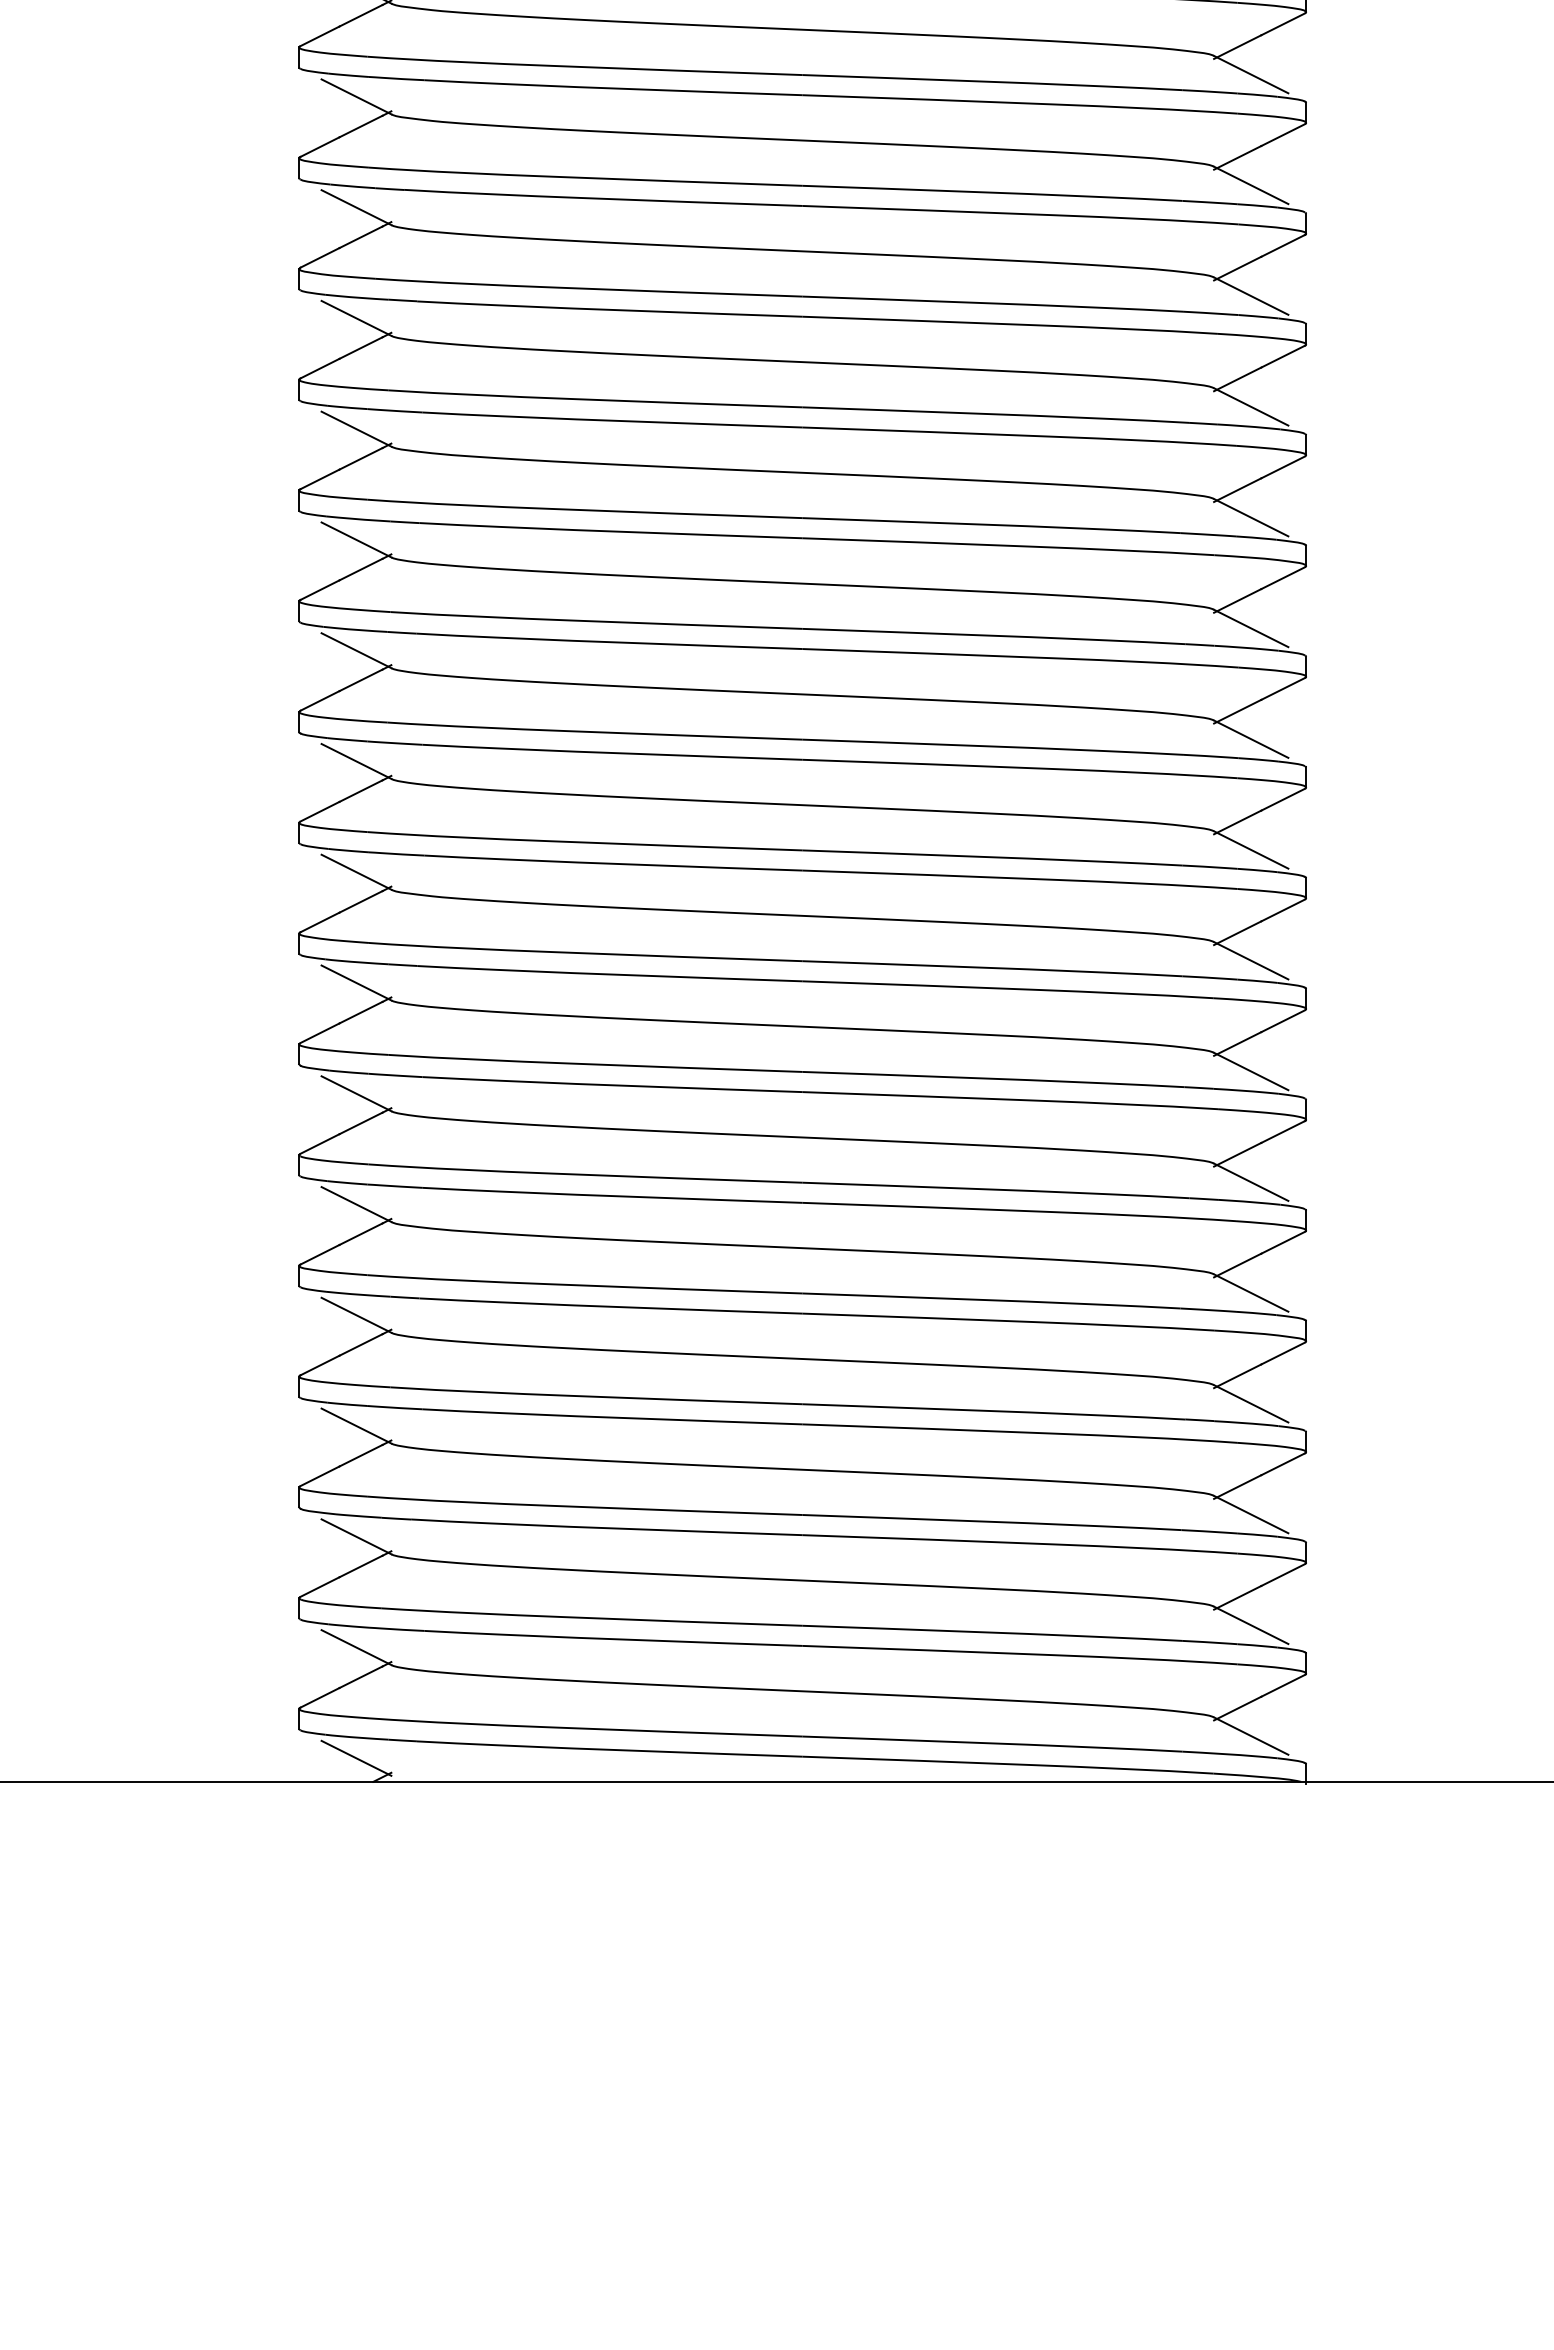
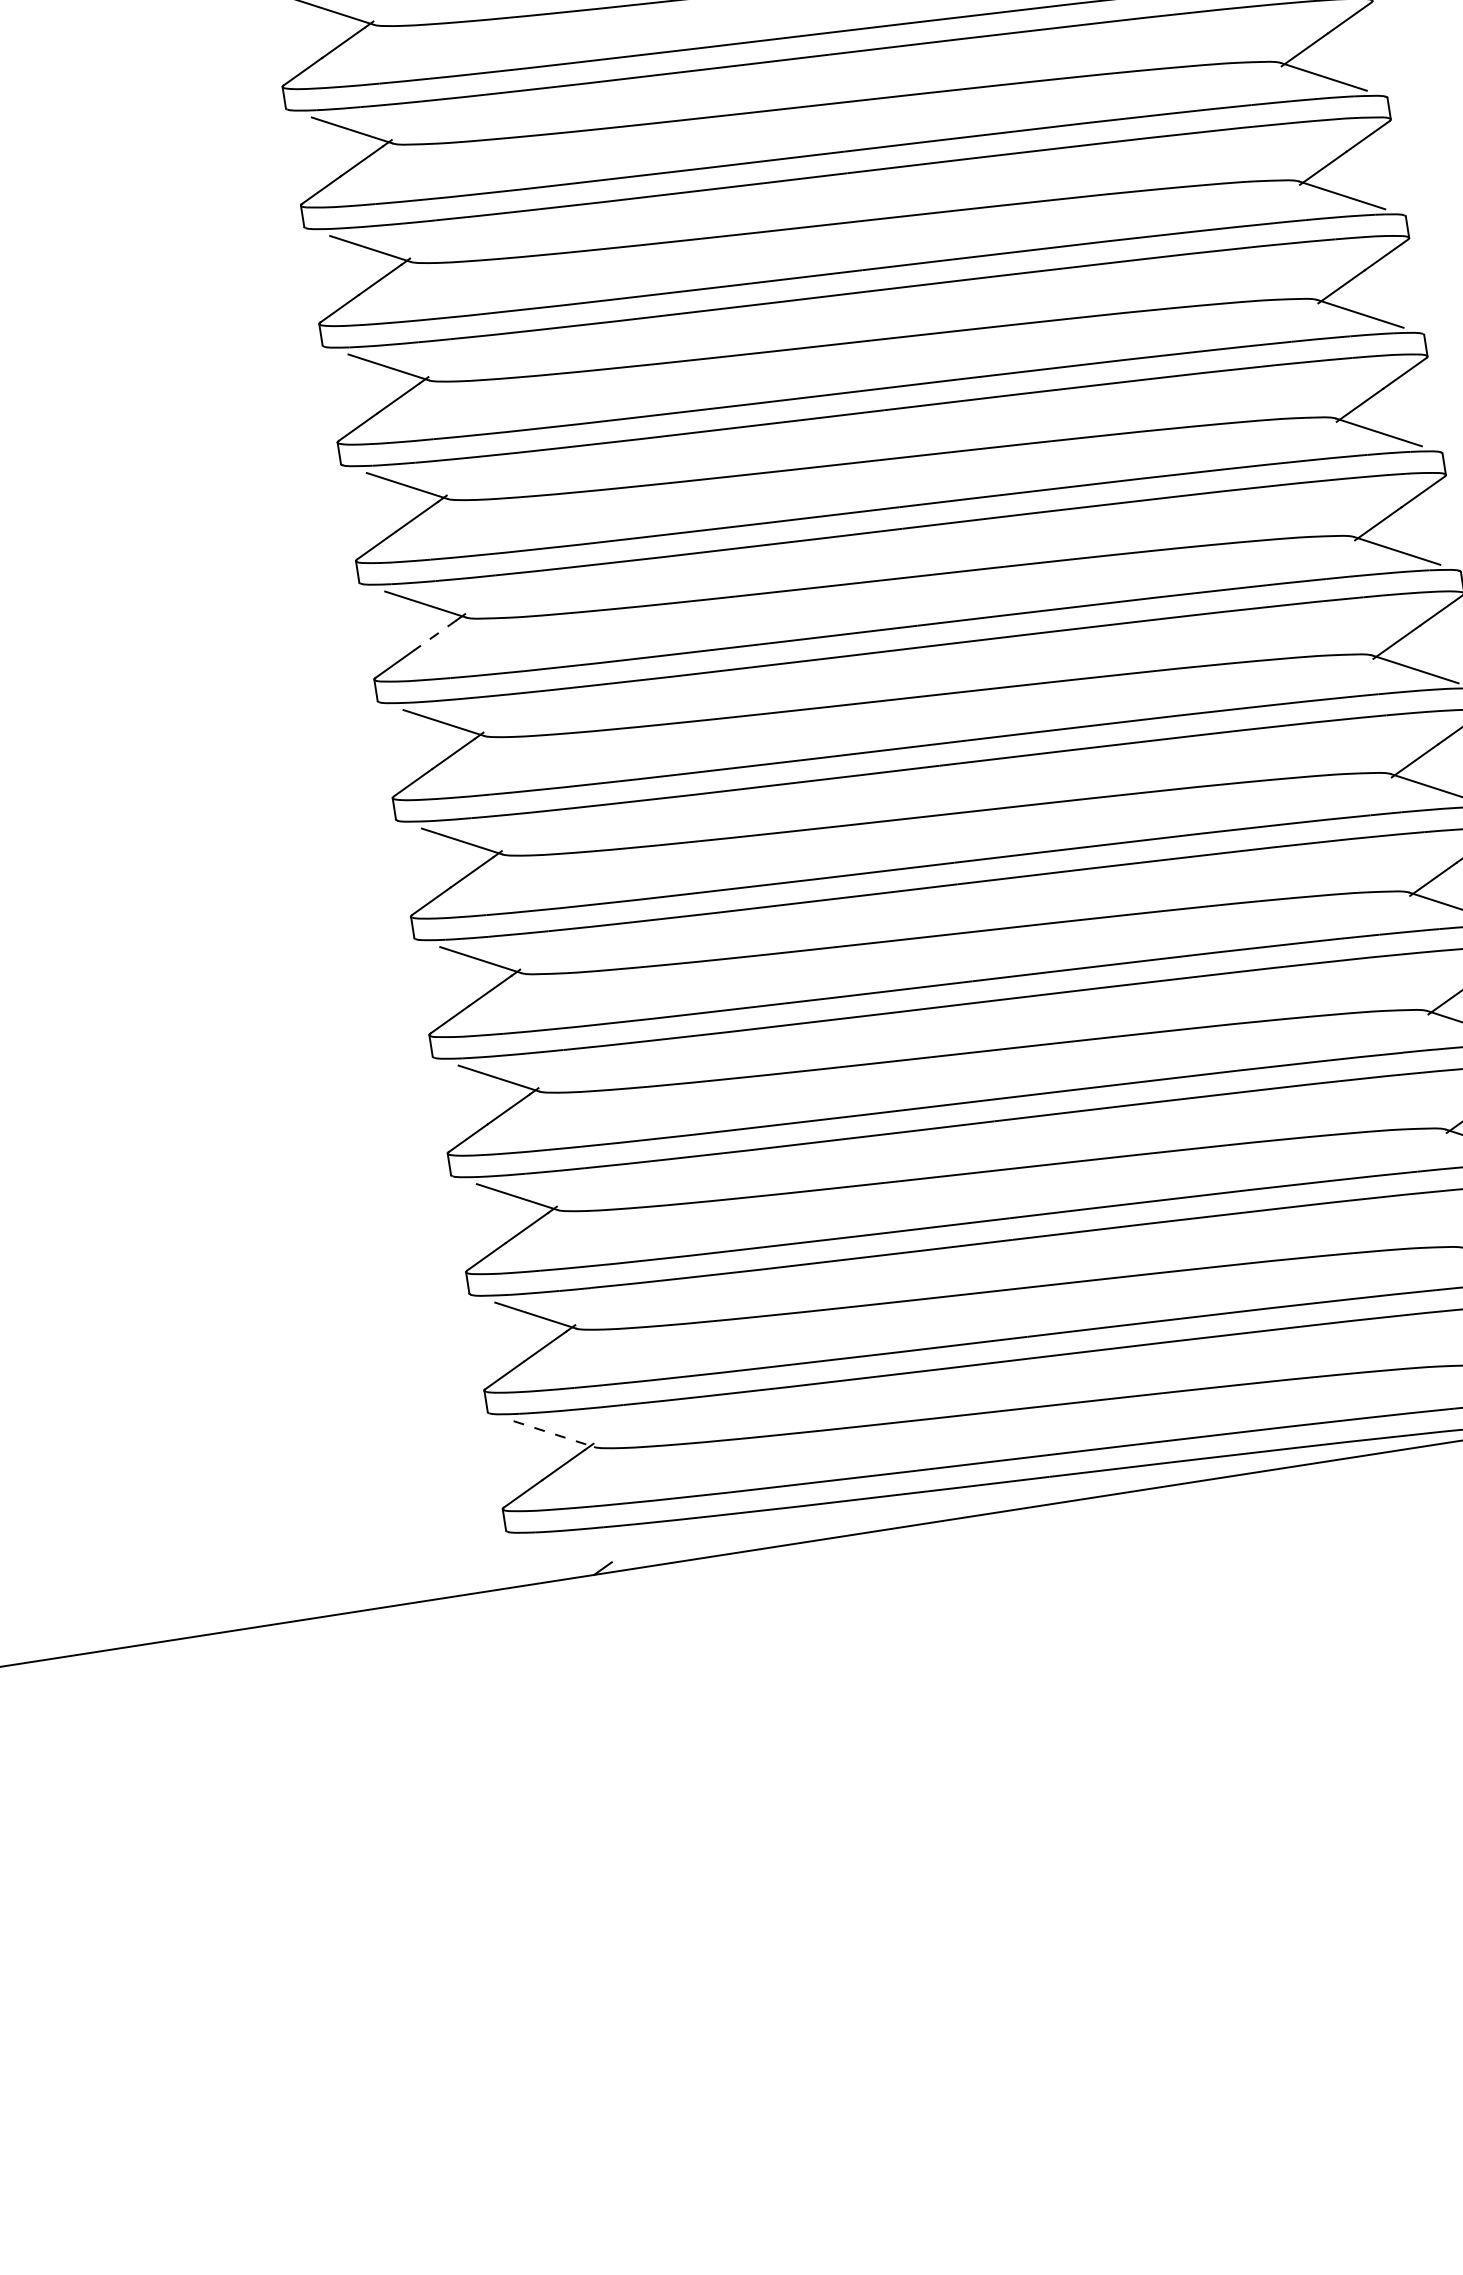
line: (360, 902) -> (434, 636), solid -> dashed
line: (356, 1647) -> (553, 1433), solid -> dashed
line: (356, 1757) -> (572, 1551), removed

